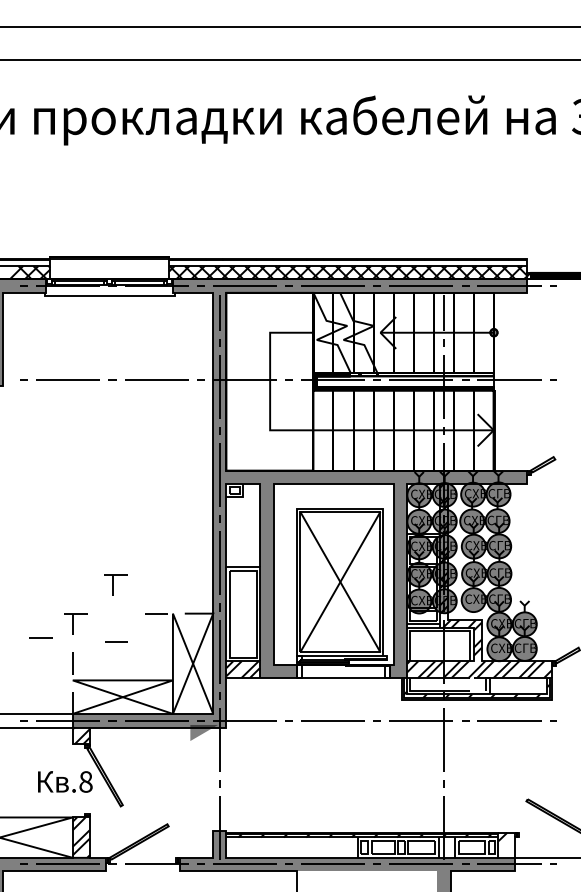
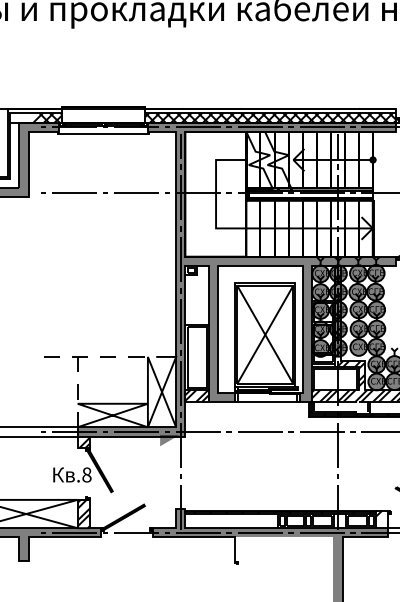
part: (115, 584) -> (107, 336), removed
line: (40, 637) -> (51, 356), moved
line: (116, 641) -> (108, 356), moved

